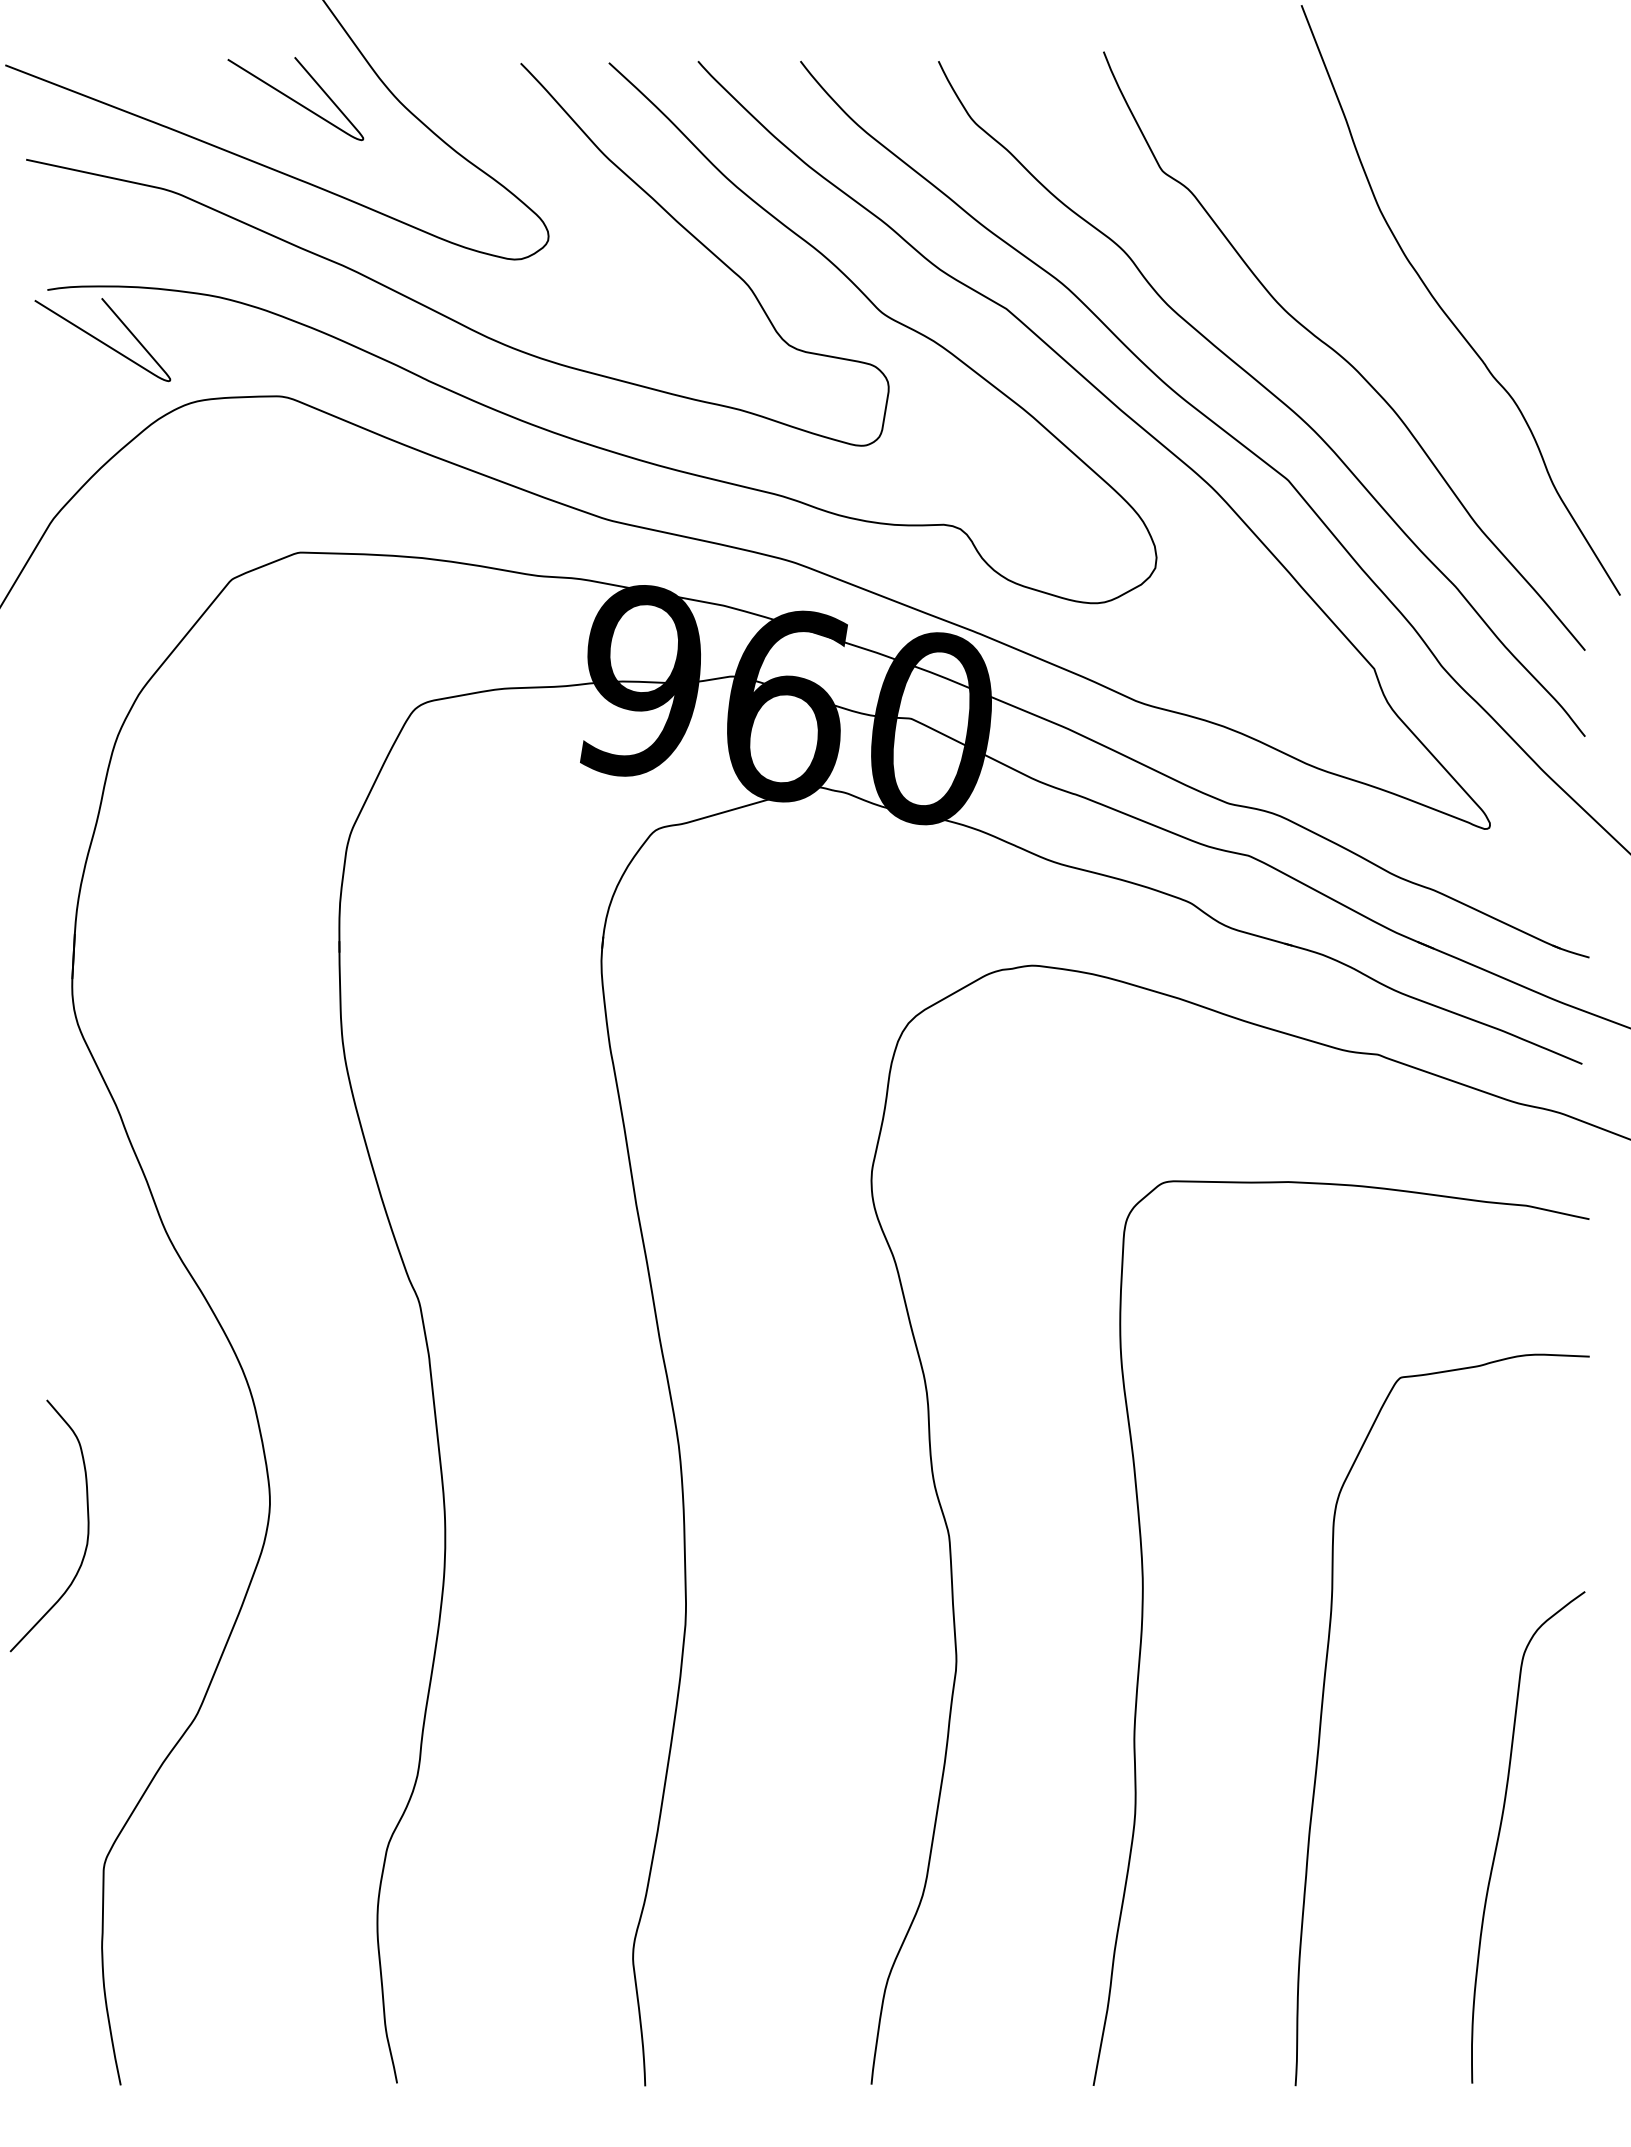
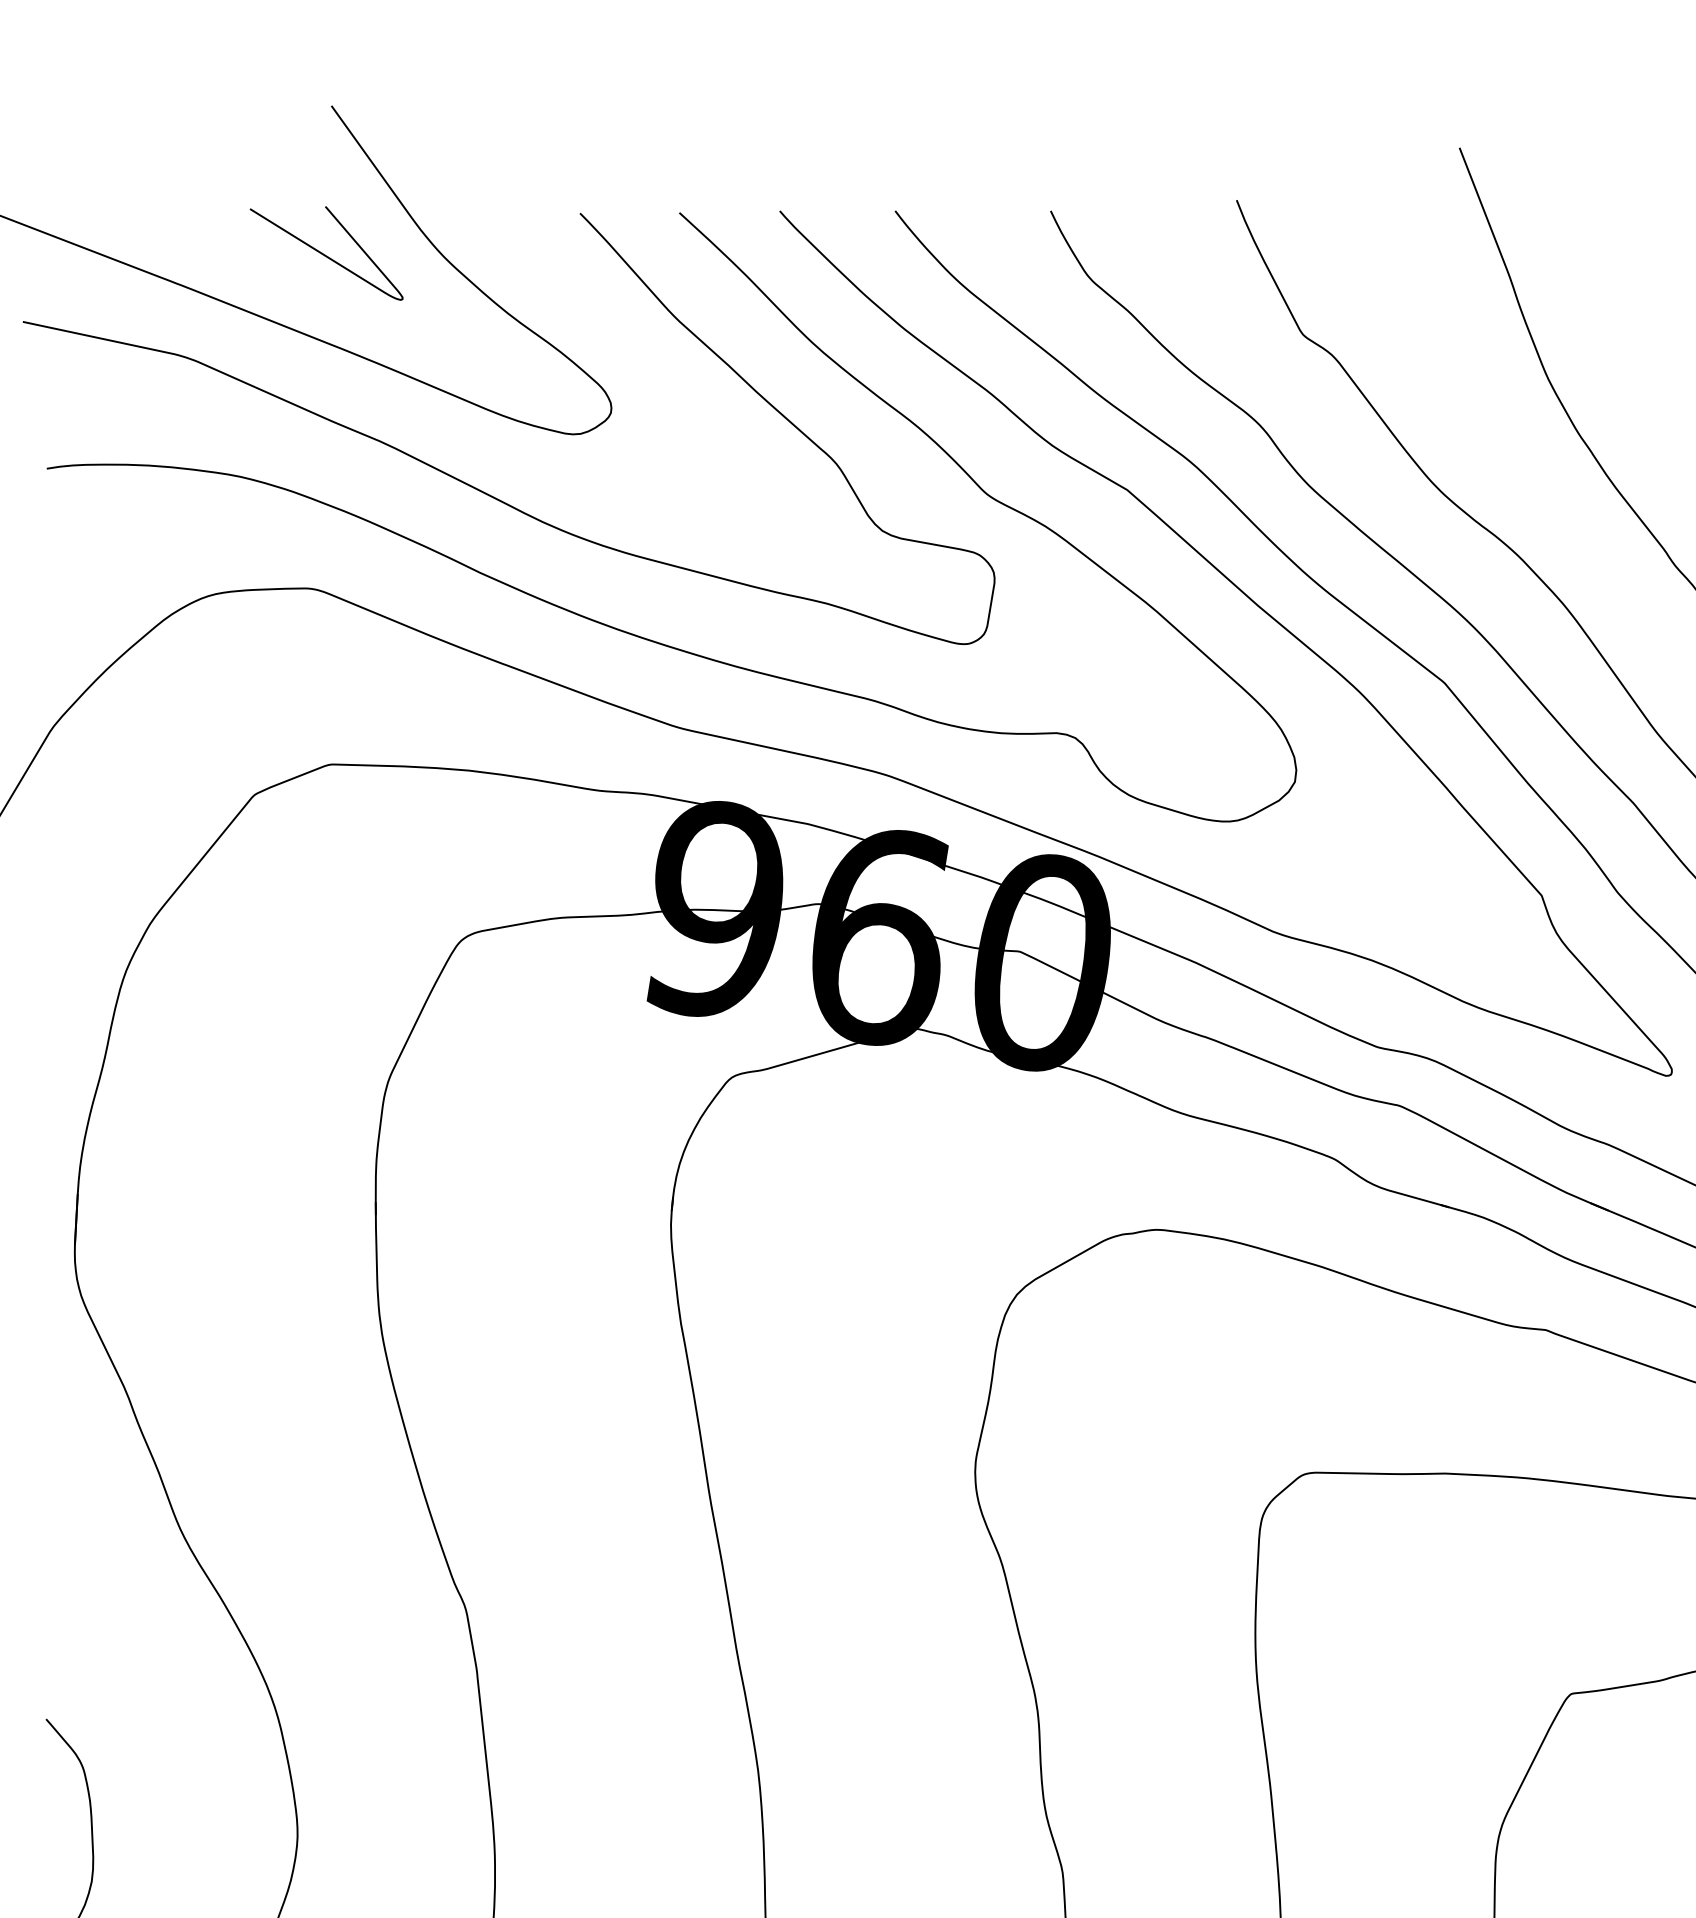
curve: (101, 340) -> (107, 525), removed

